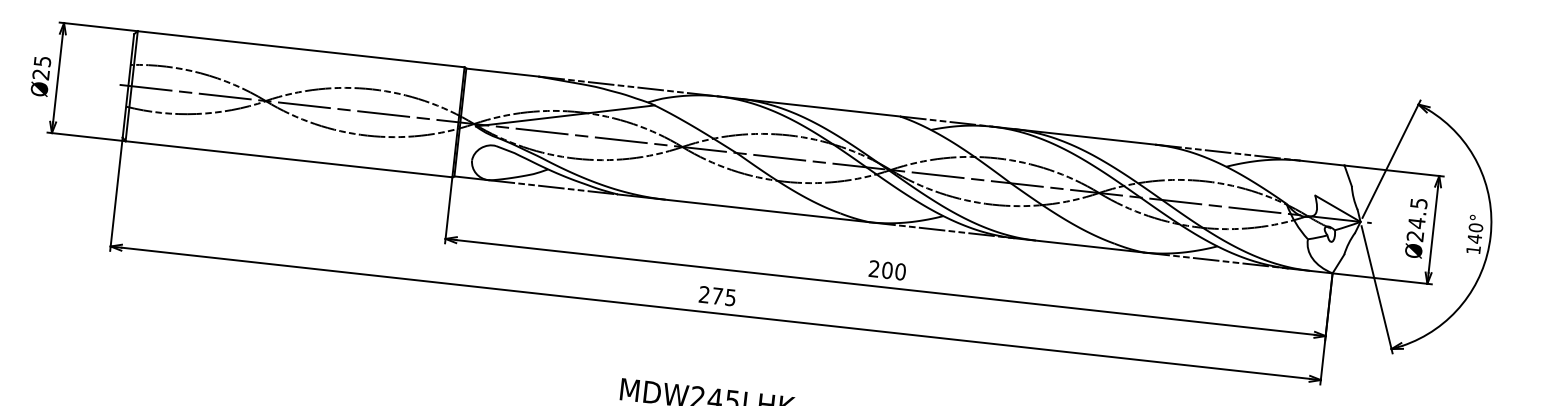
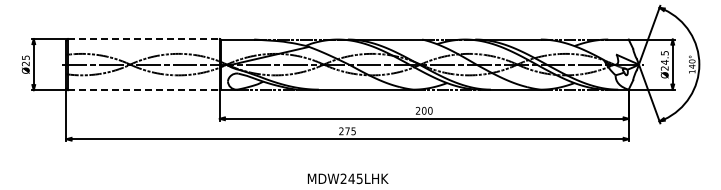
line: (300, 50) -> (143, 39), solid -> dashed
line: (288, 159) -> (143, 90), solid -> dashed

